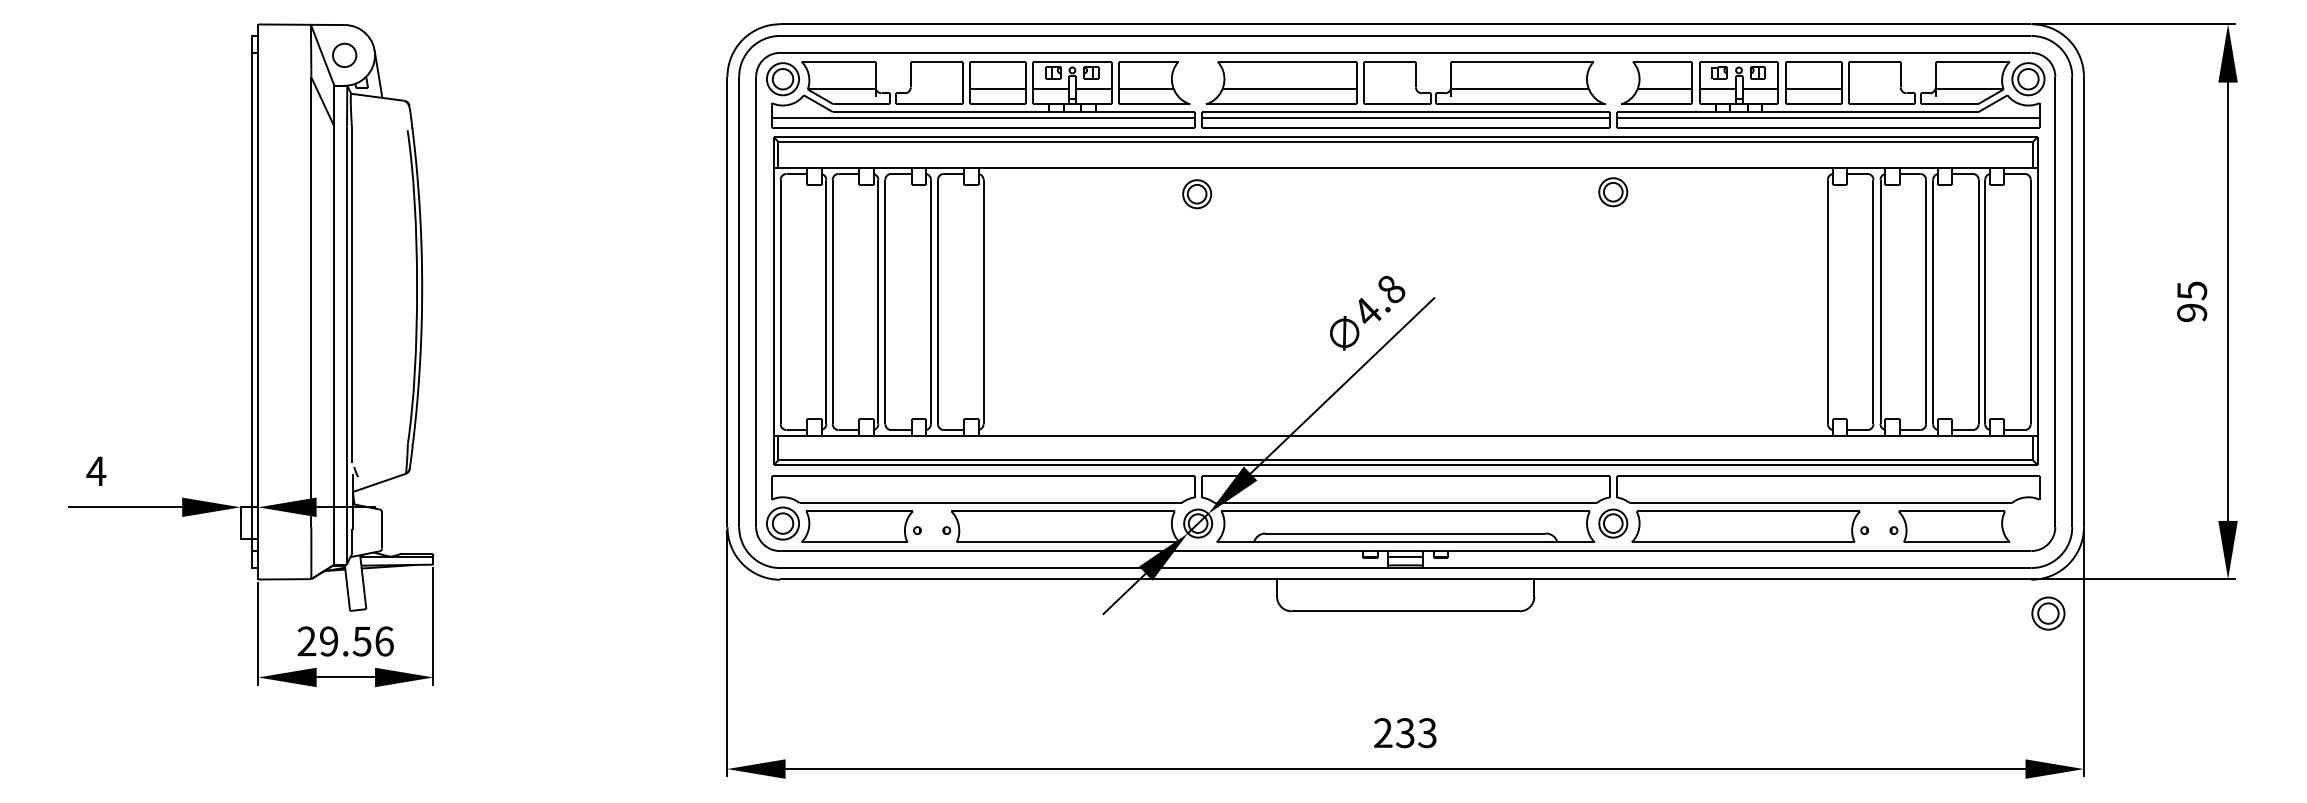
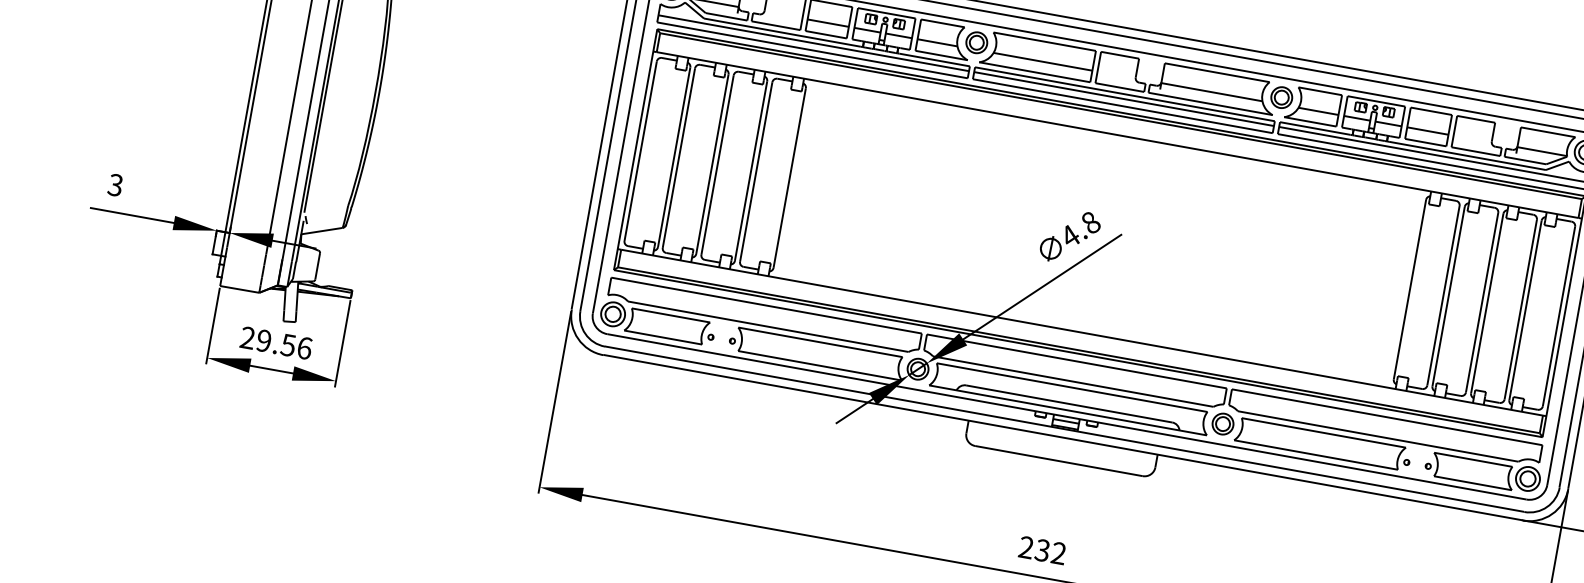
part: (1613, 192) -> (1281, 97), moved
part: (1197, 194) -> (977, 43), moved
text: (96, 471) -> (115, 185), 4 -> 3
part: (2048, 613) -> (1528, 478), moved
text: (1427, 733) -> (1058, 553), 233 -> 232

